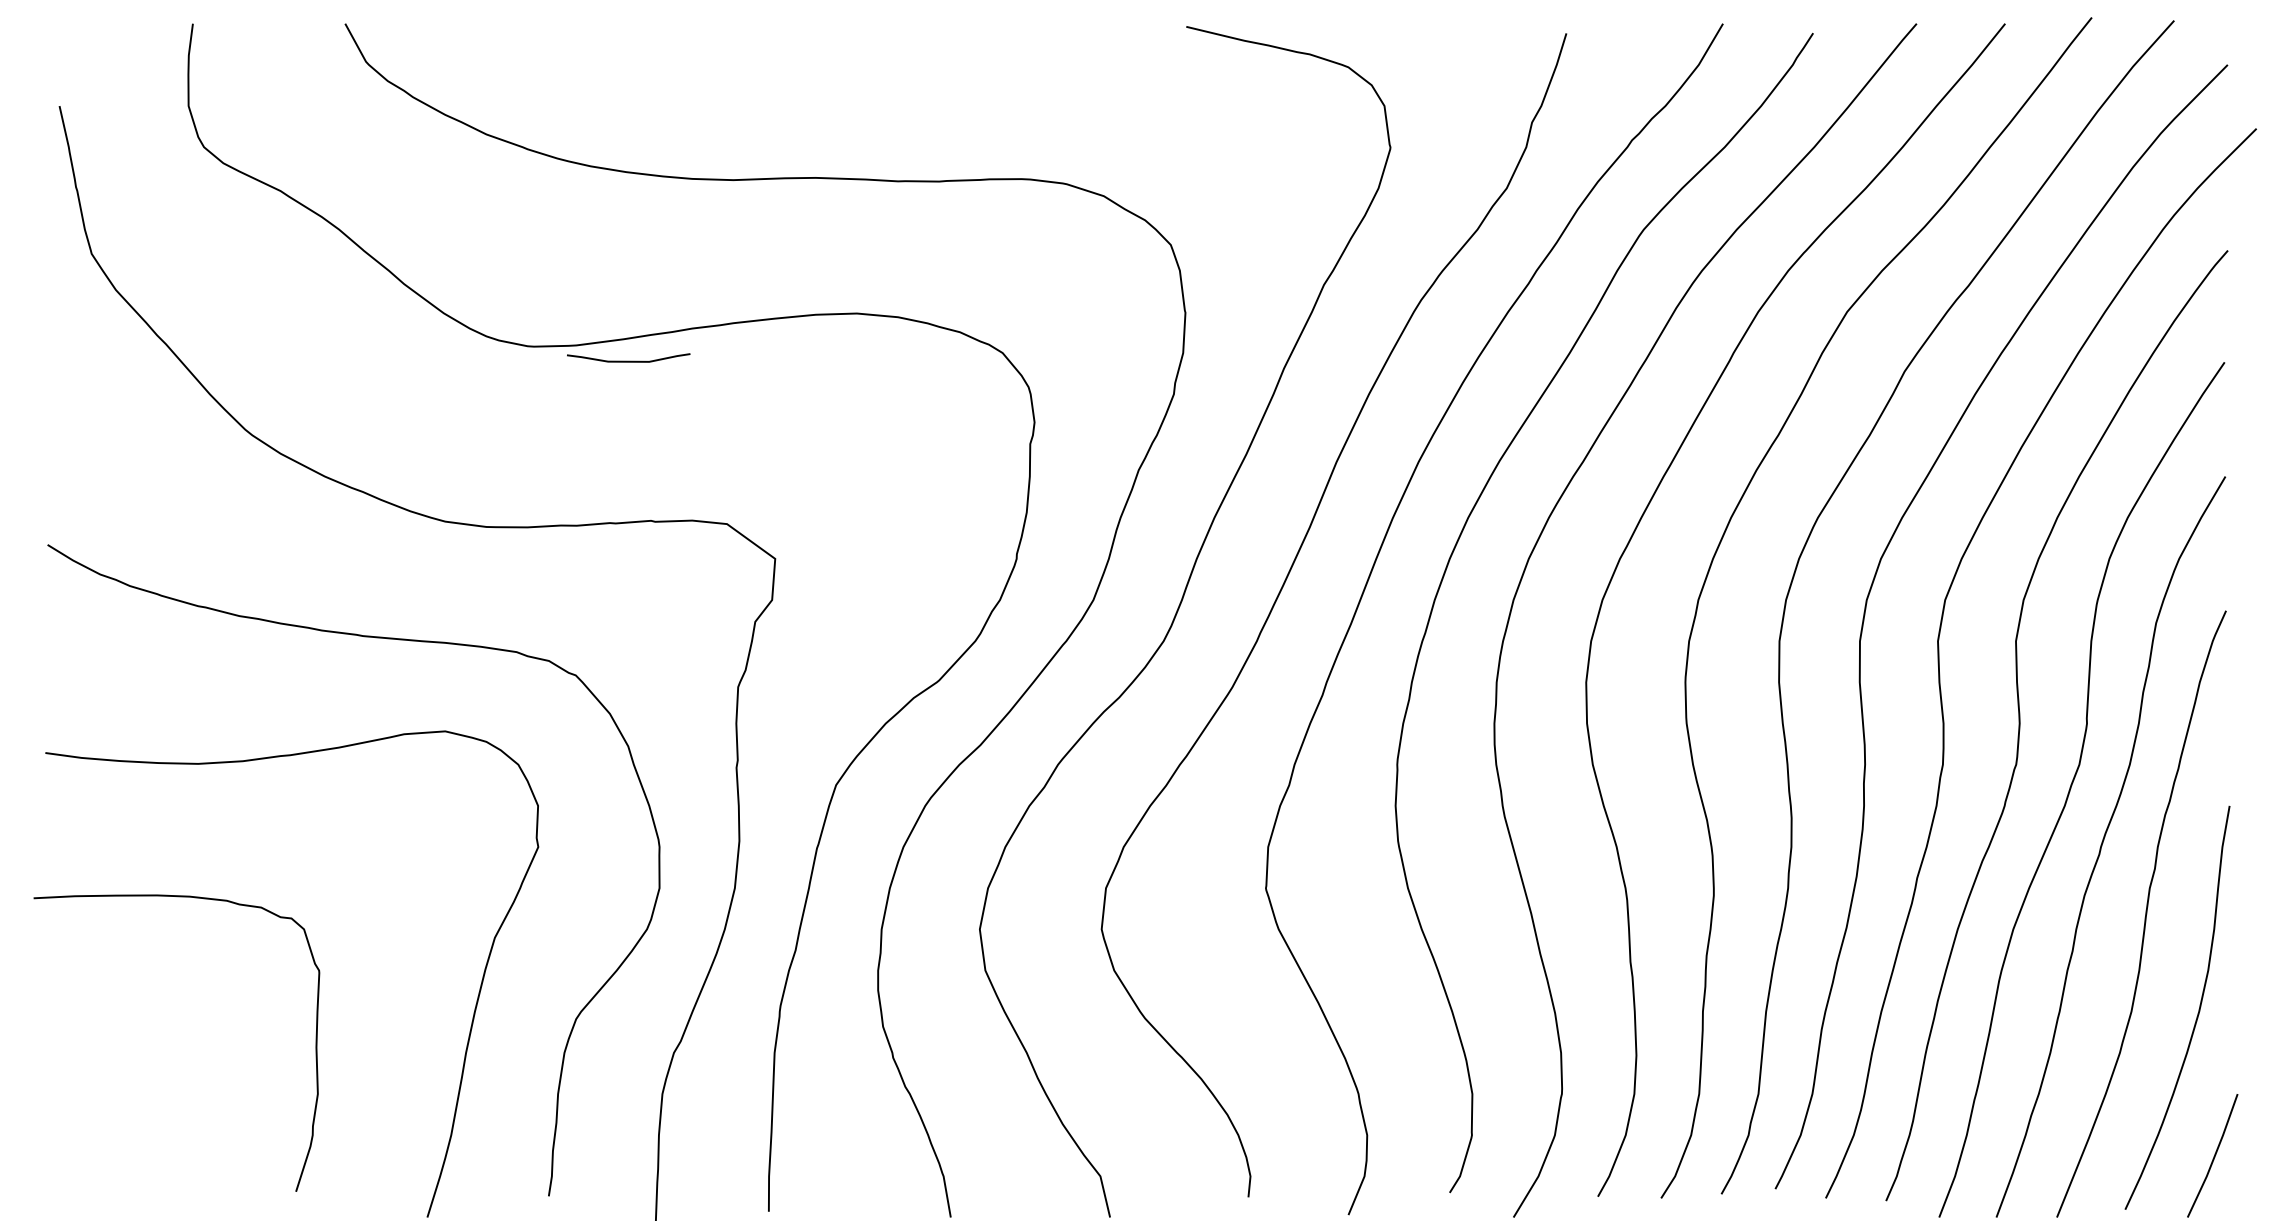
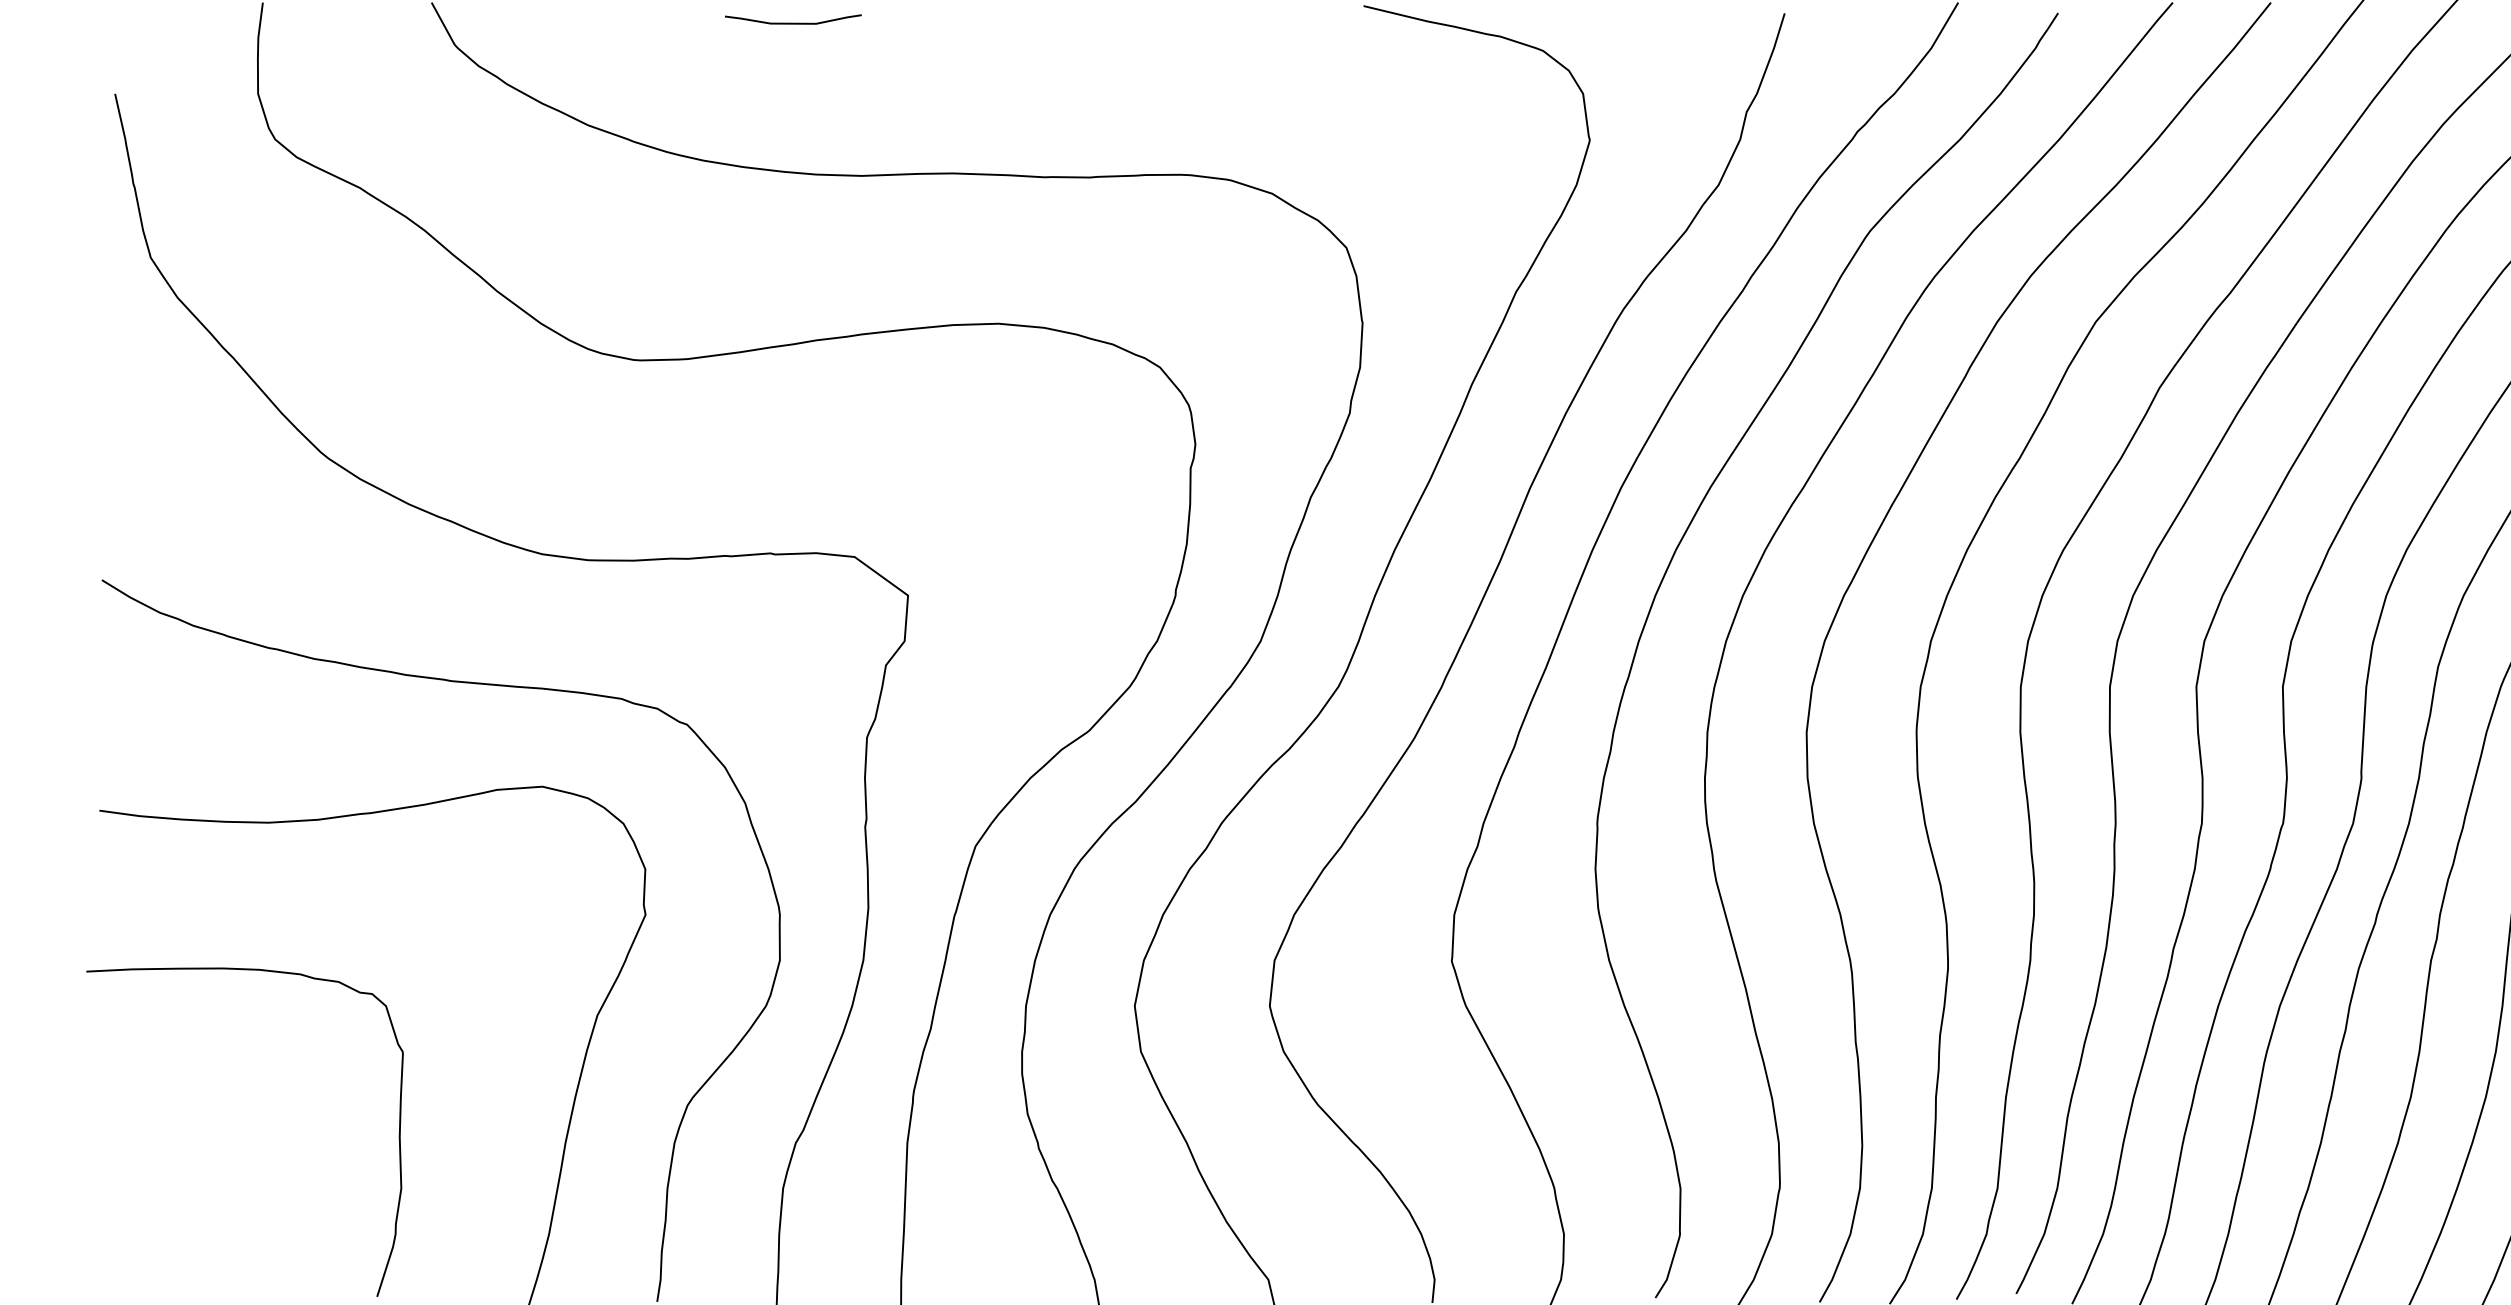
curve: (628, 360) -> (793, 22), moved

